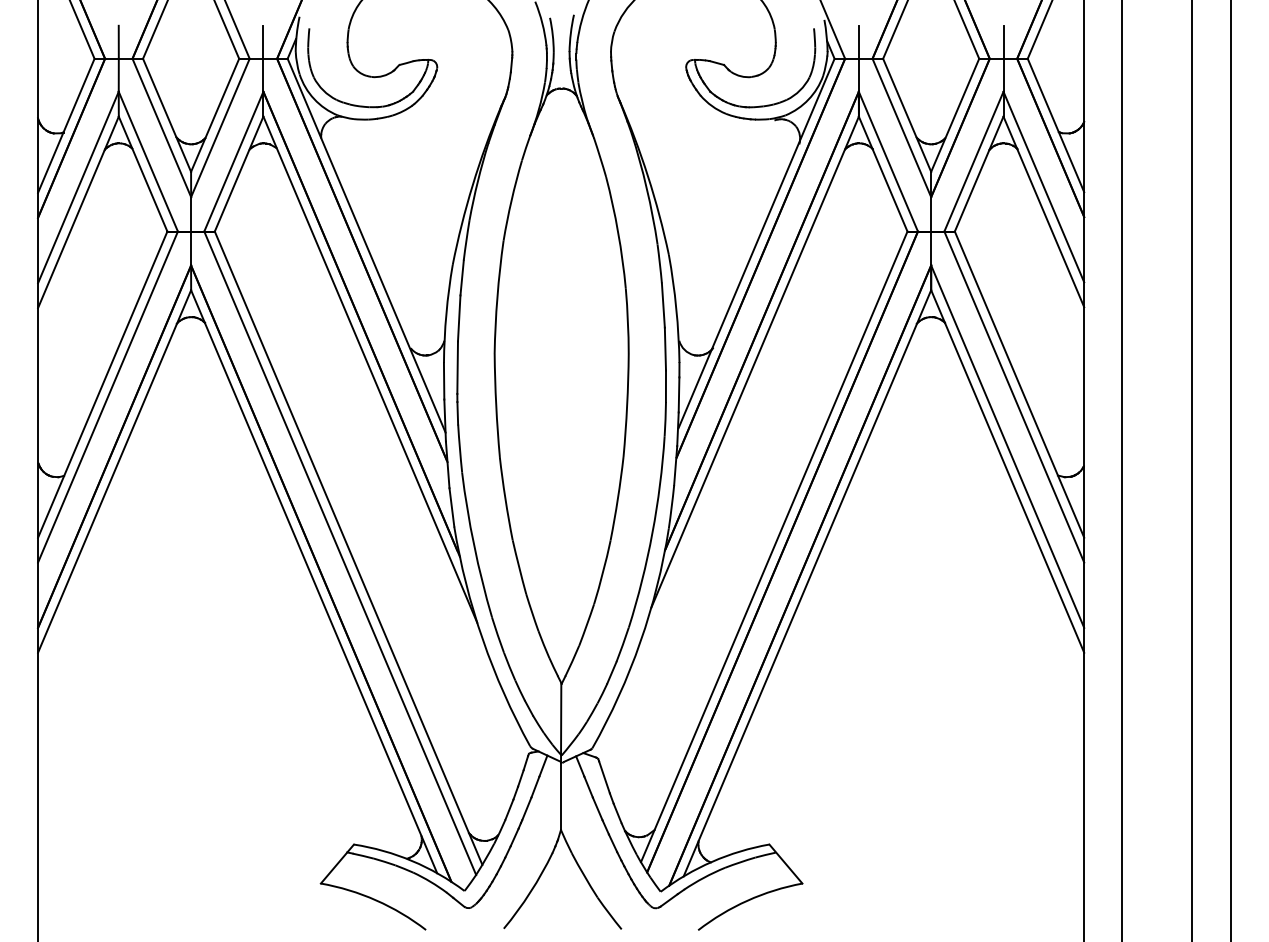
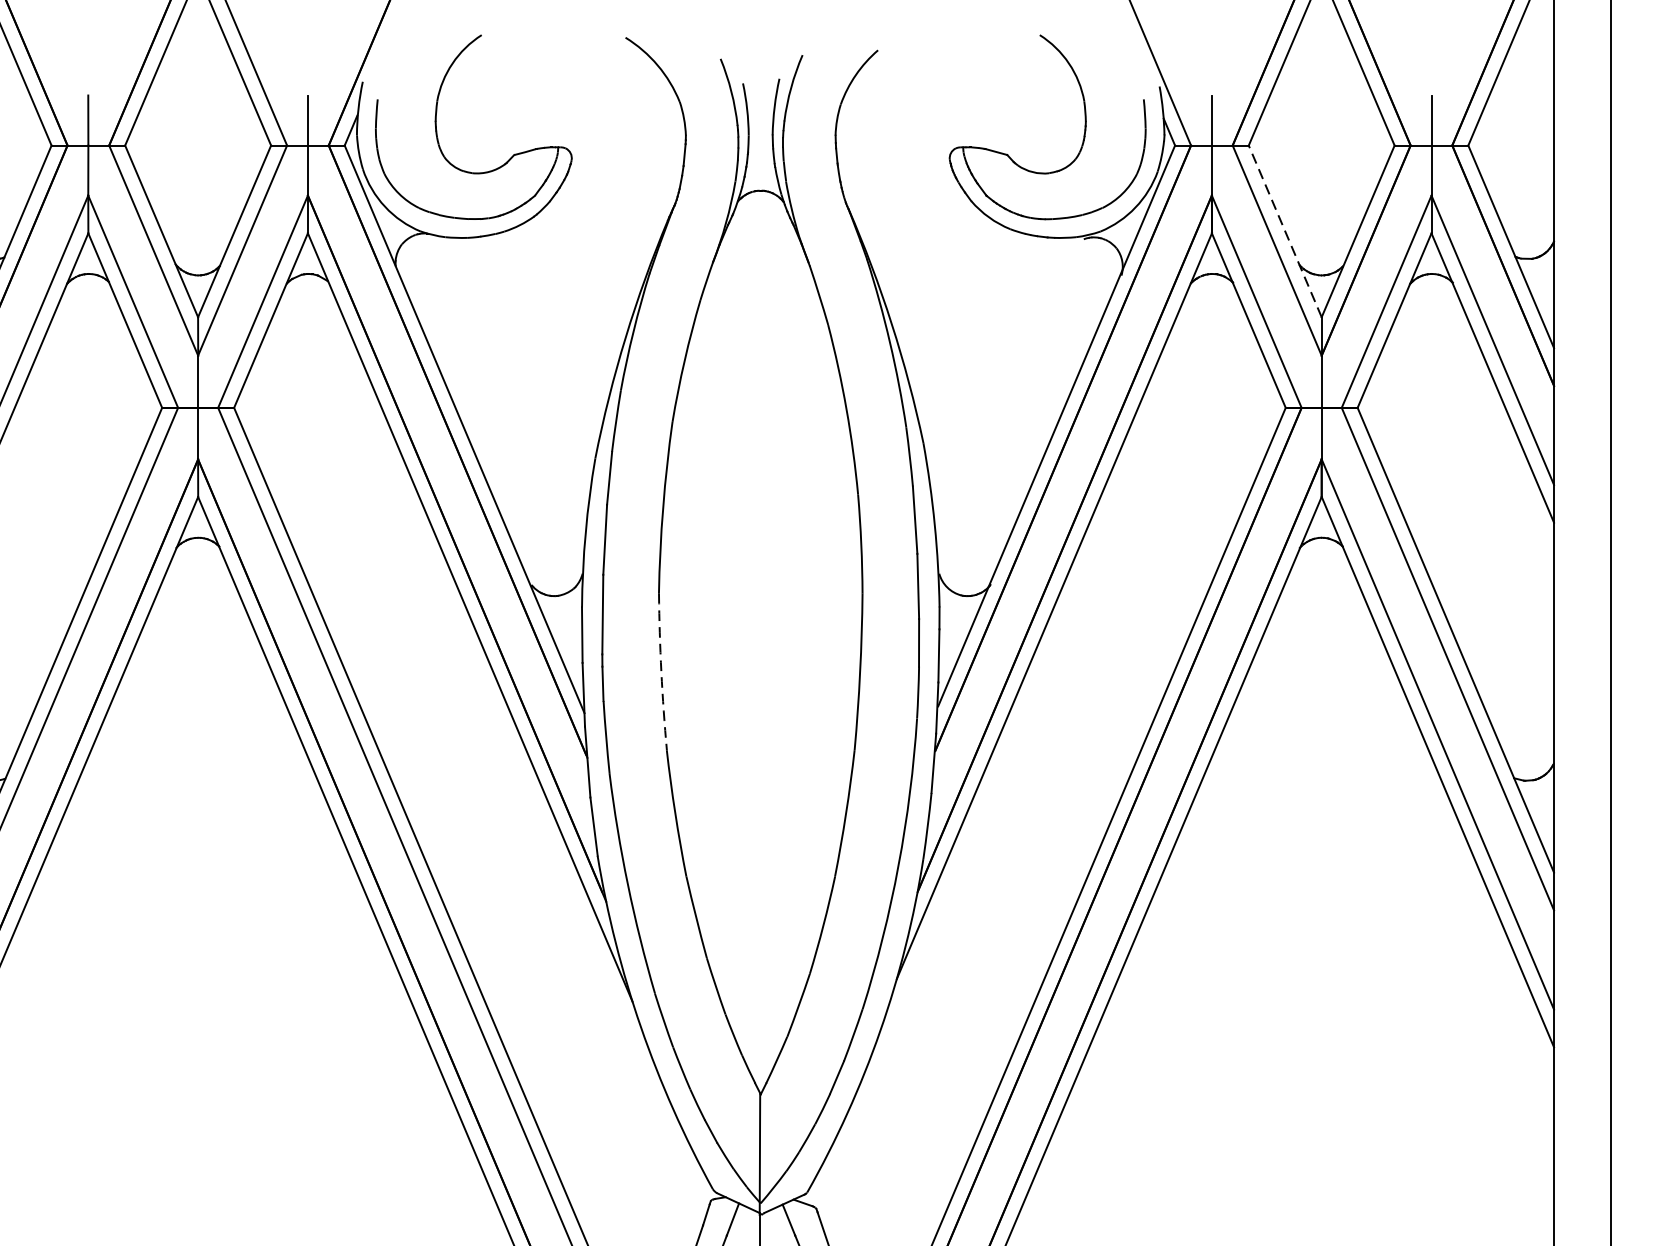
line: (906, 114) -> (1284, 230), solid -> dashed
arc: (496, 405) -> (661, 671), solid -> dashed

